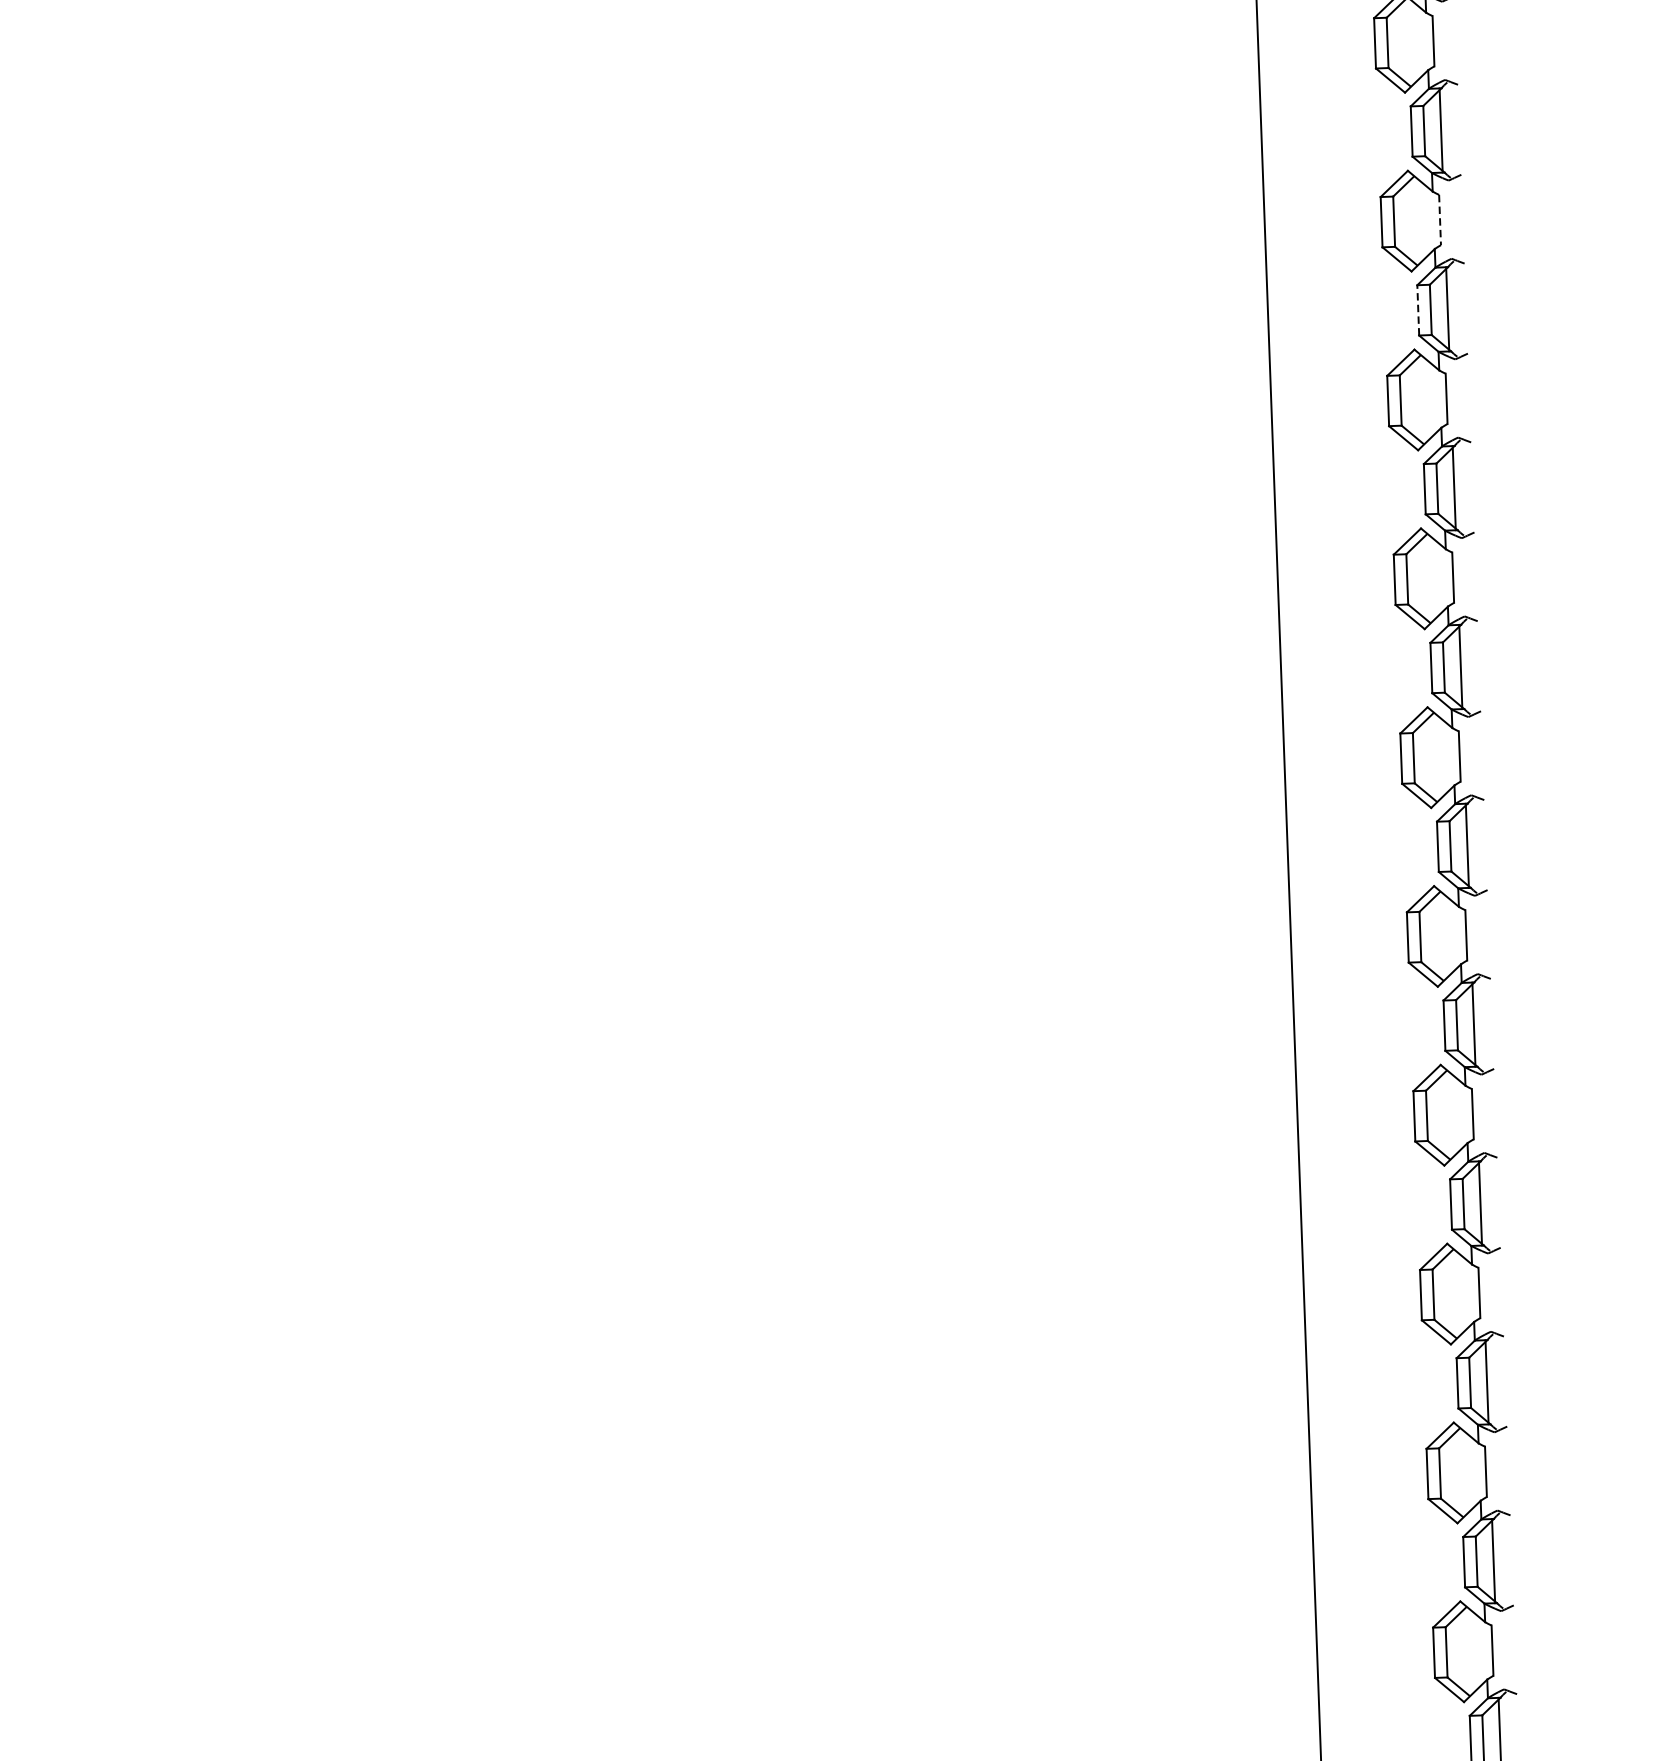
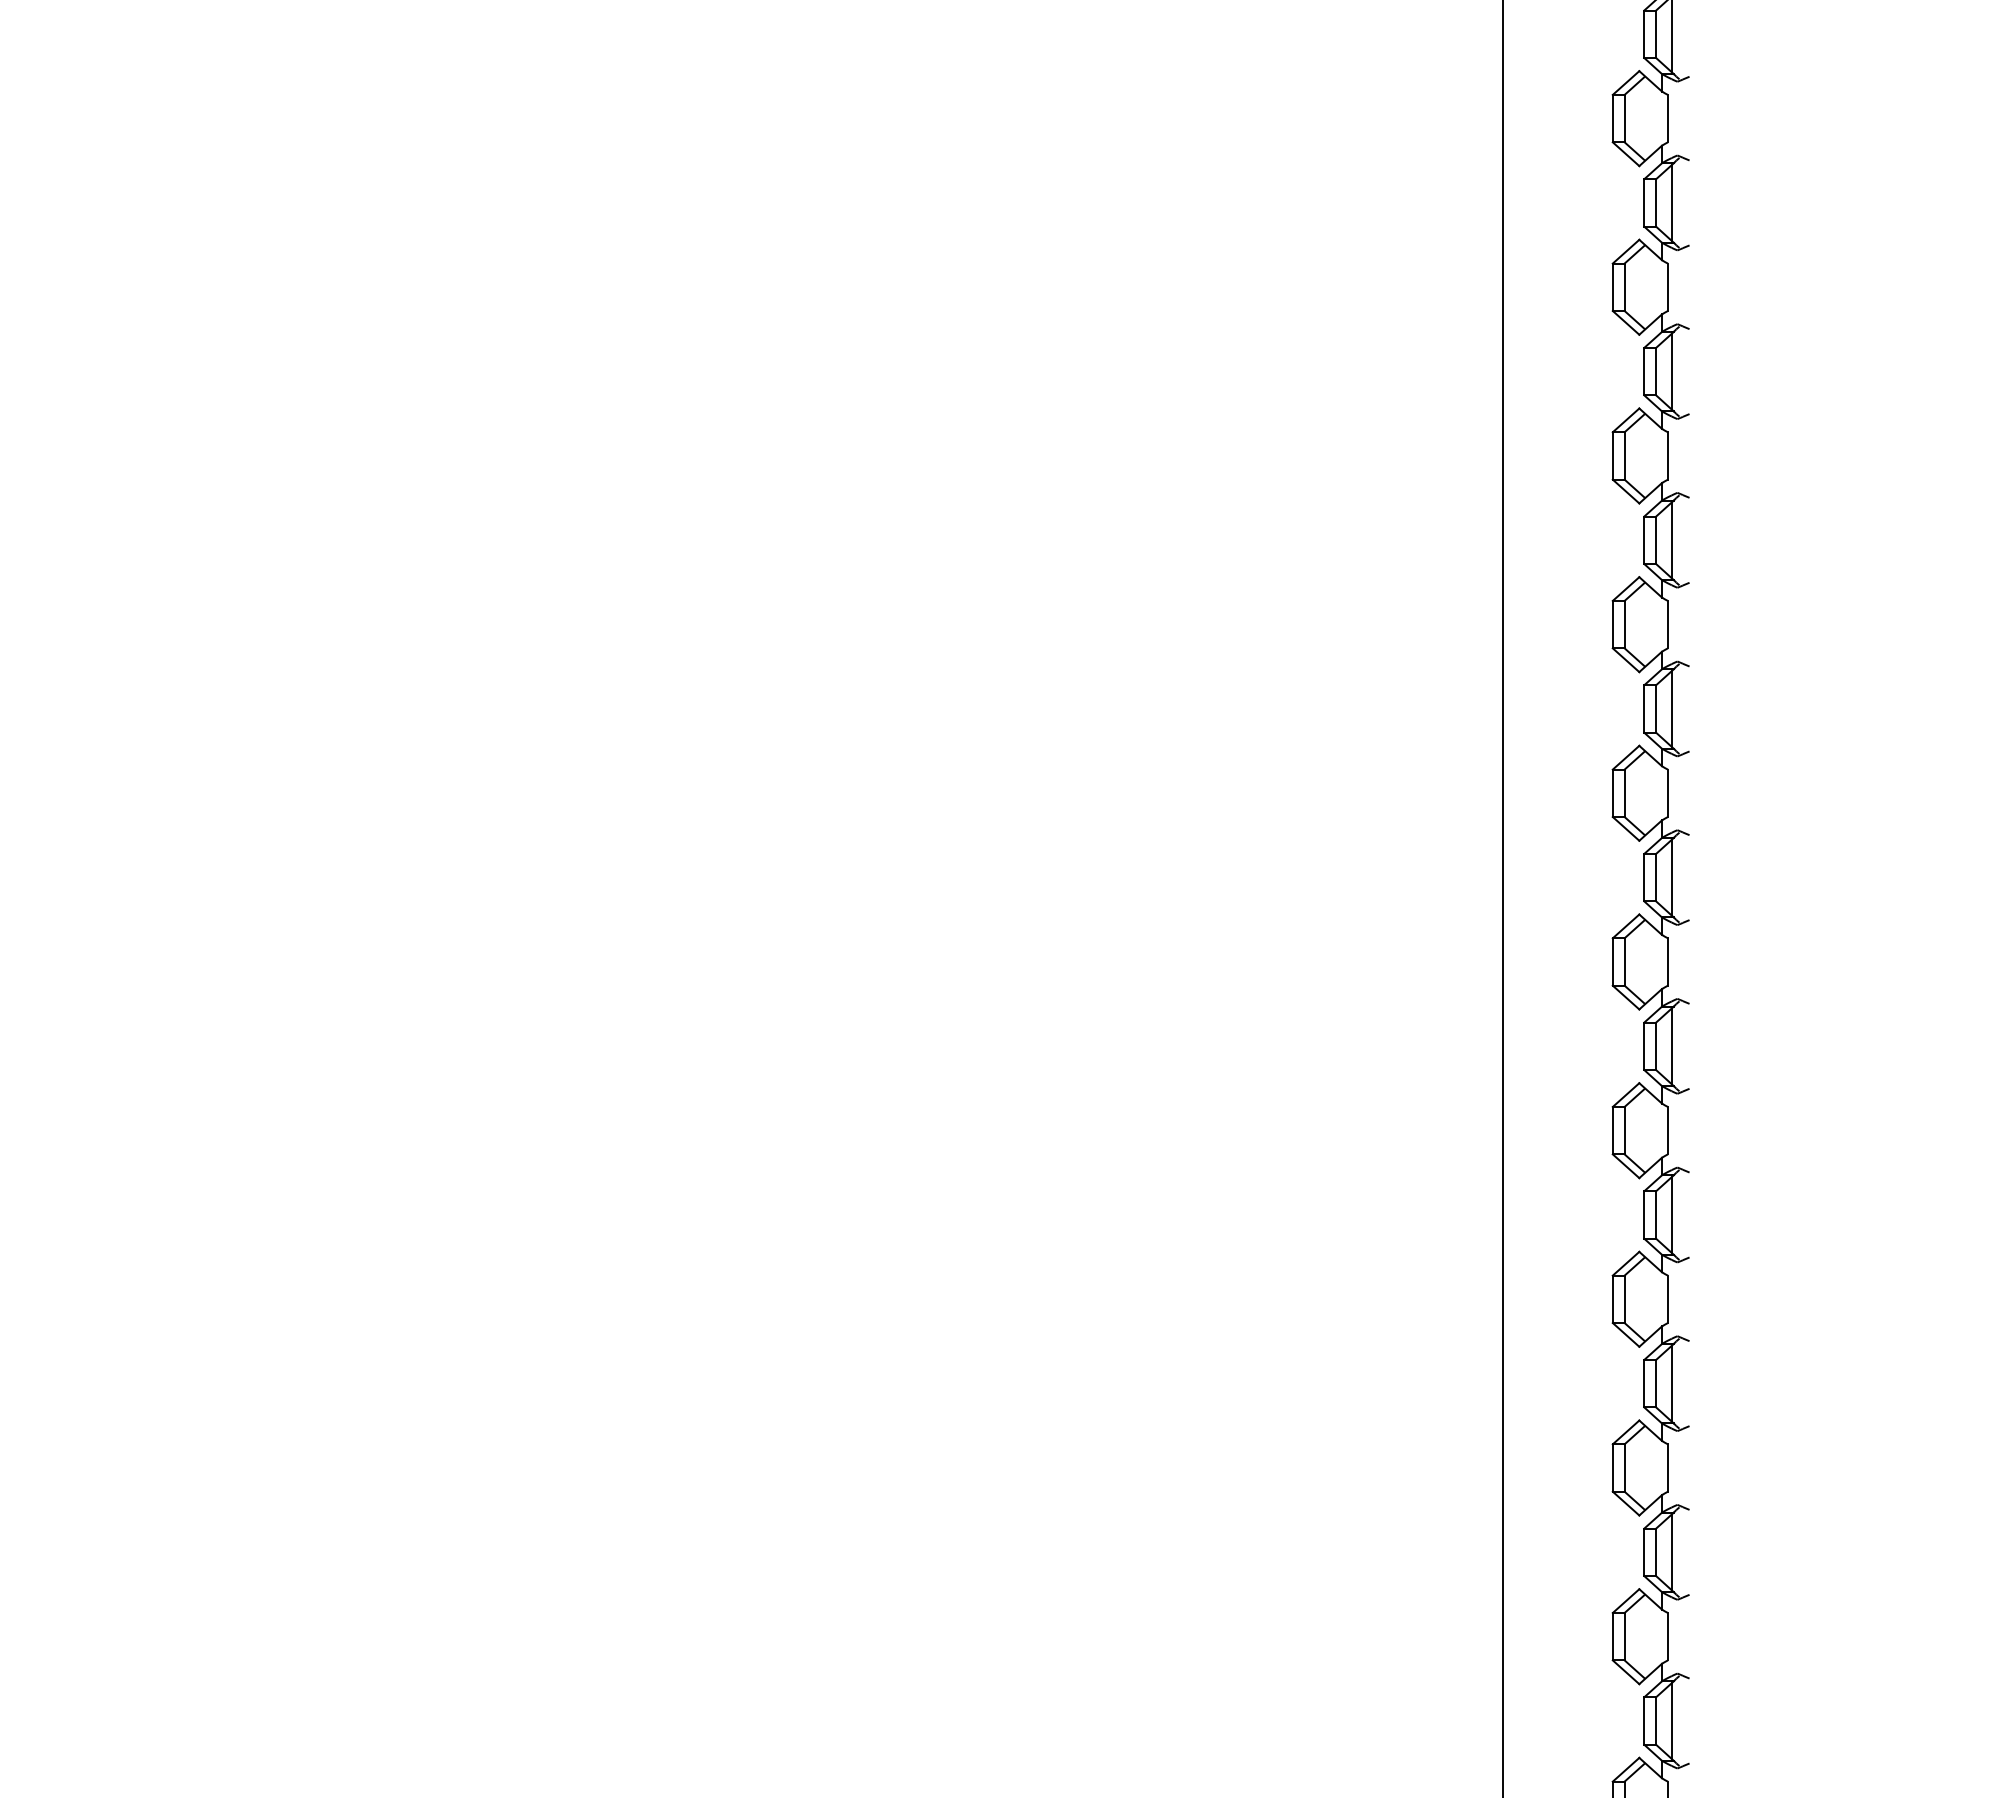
line: (1439, 219) -> (1667, 118), dashed -> solid
line: (1418, 309) -> (1644, 202), dashed -> solid

